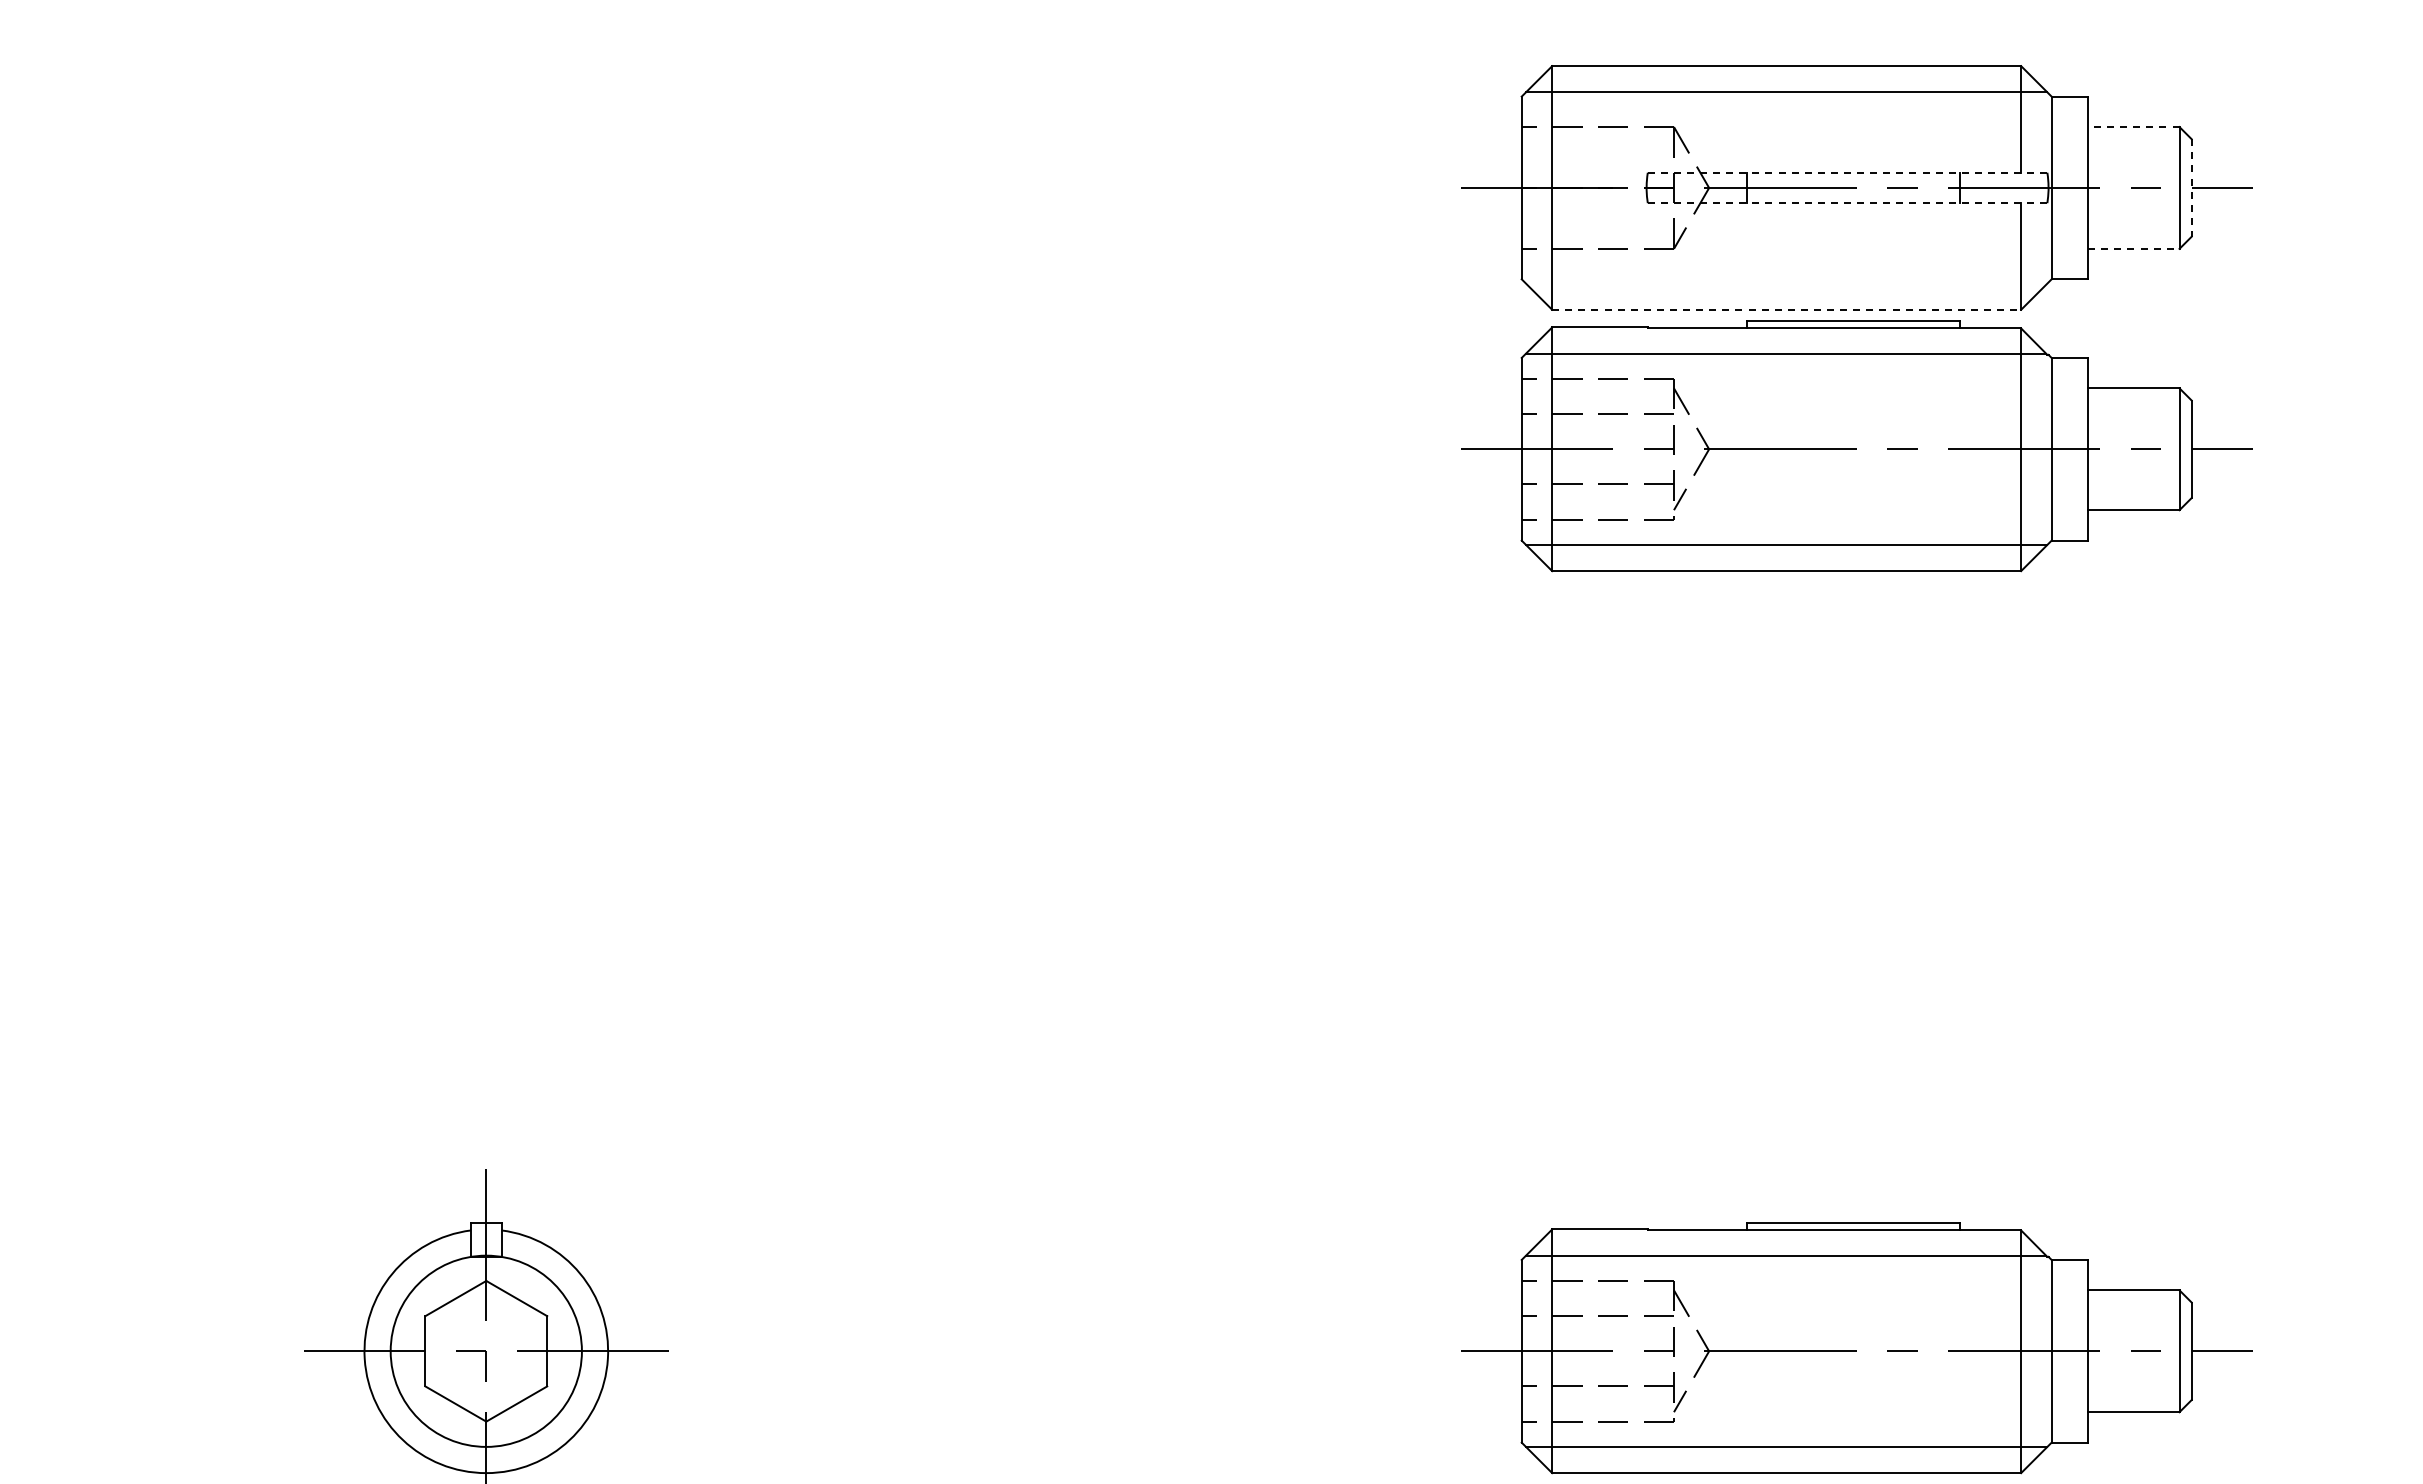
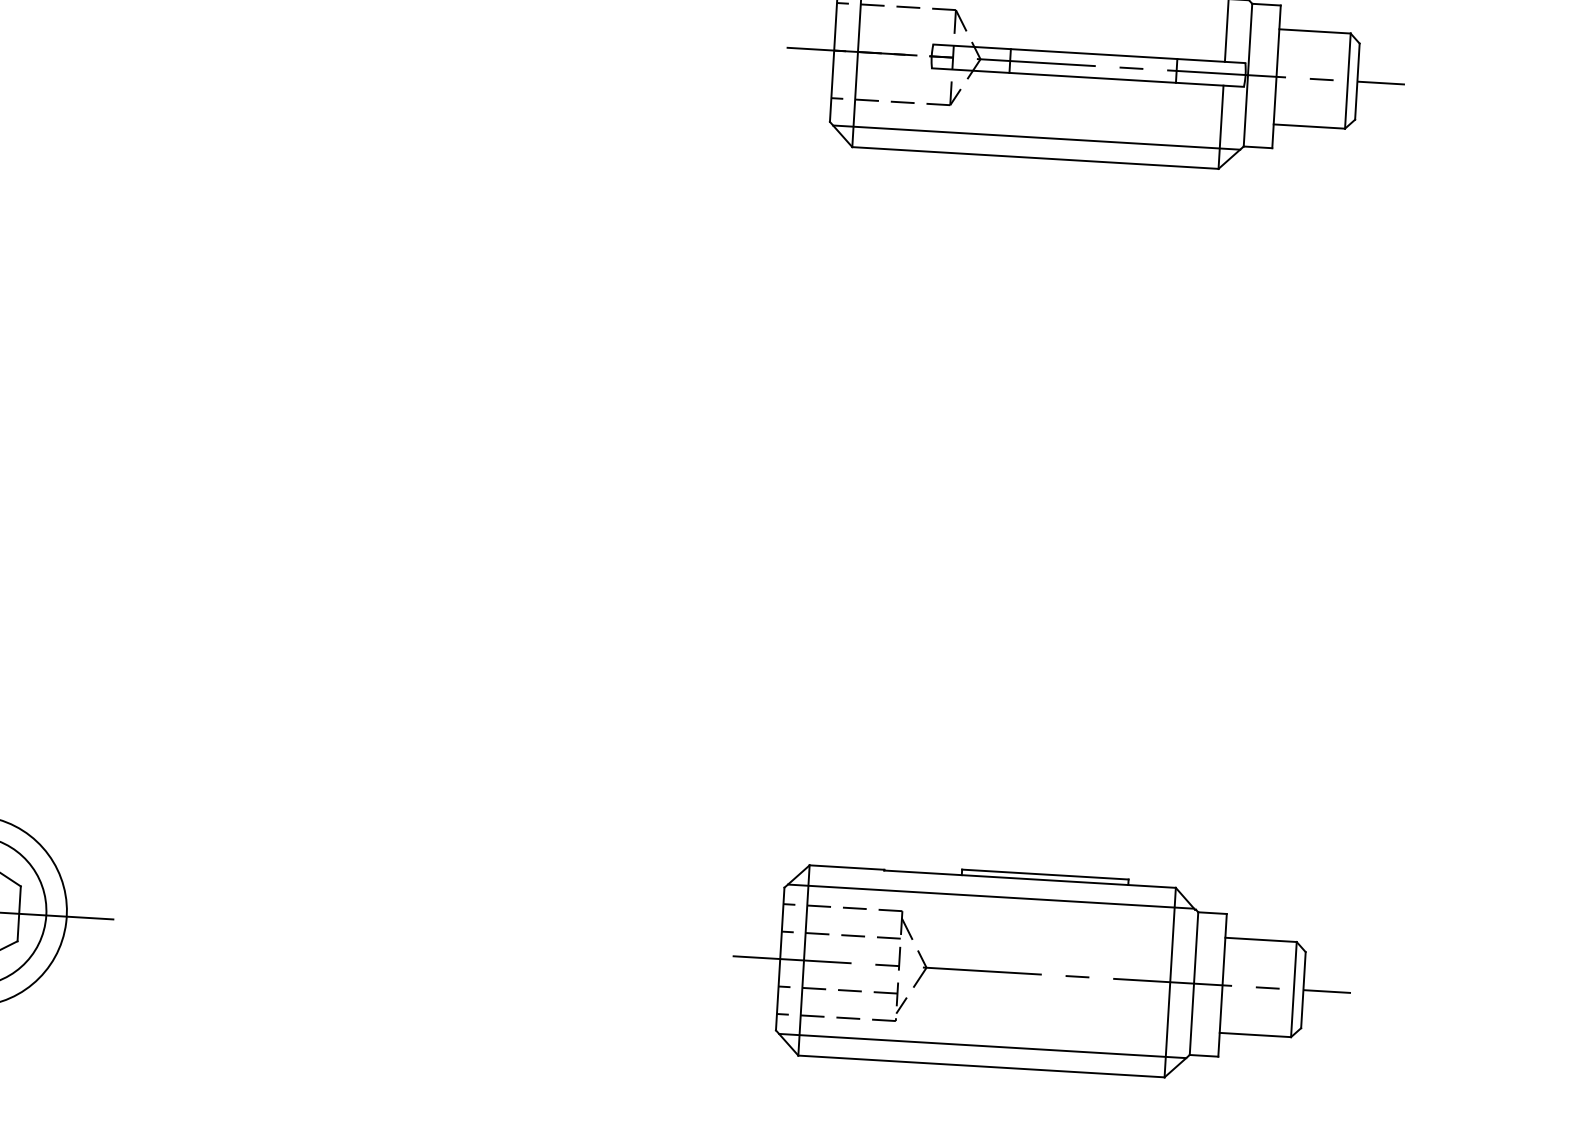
line: (2133, 127) -> (1314, 31), dashed -> solid
line: (1847, 172) -> (1089, 53), dashed -> solid
line: (2191, 187) -> (1357, 81), dashed -> solid
line: (1847, 203) -> (1087, 77), dashed -> solid
line: (2133, 248) -> (1309, 126), dashed -> solid
line: (1786, 283) -> (1036, 137), added
line: (1787, 309) -> (1036, 157), dashed -> solid
part: (1856, 446) -> (1083, 268), removed

